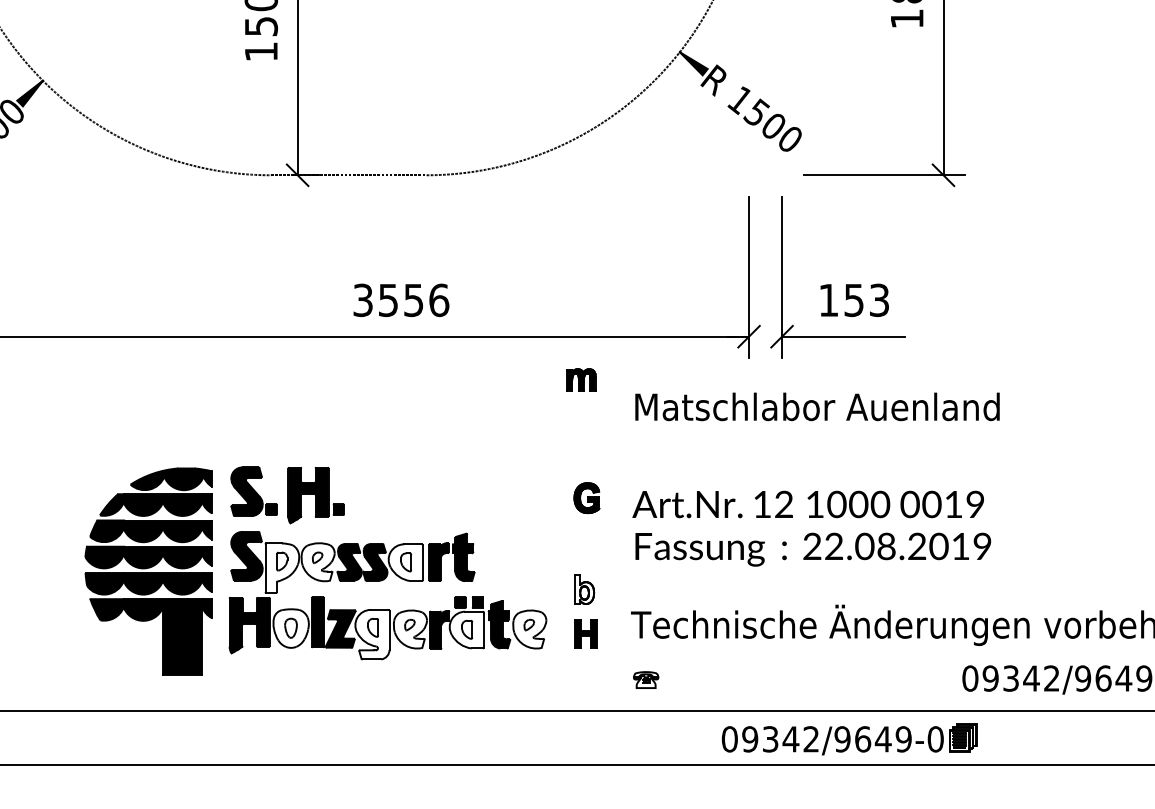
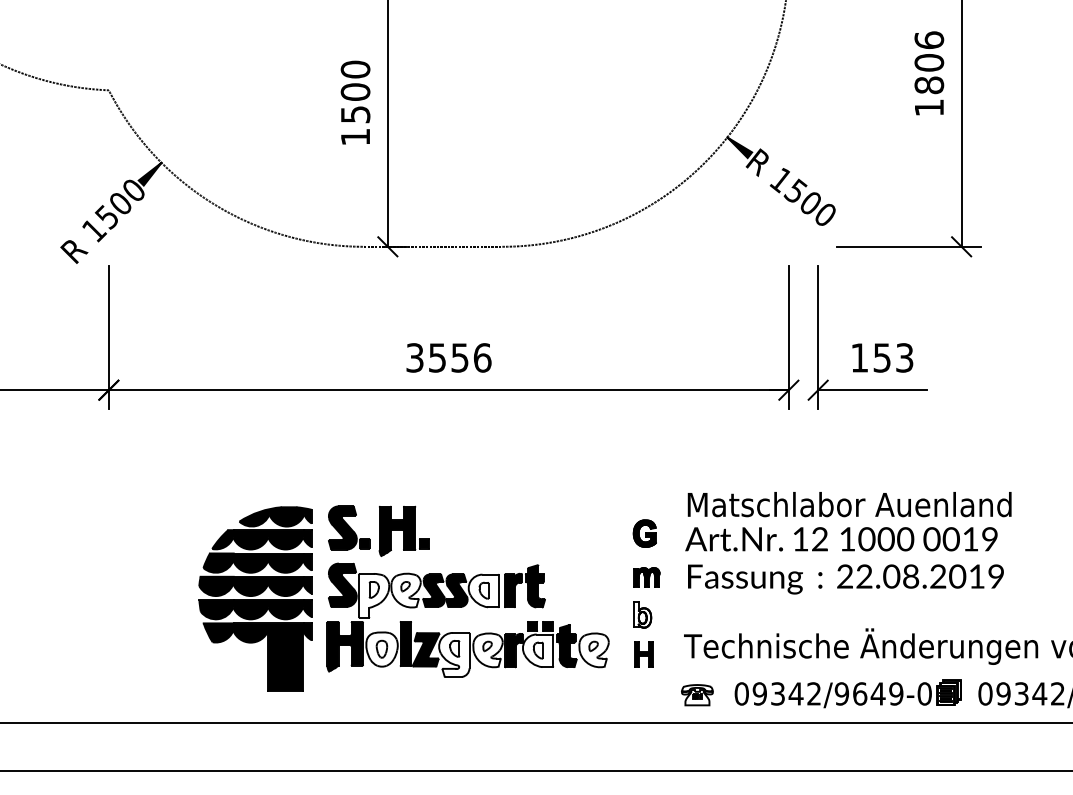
text: (400, 299) -> (448, 357), moved
part: (580, 379) -> (646, 577), moved
text: (817, 406) -> (849, 504), moved
part: (646, 680) -> (697, 695), size x1.43
part: (848, 738) -> (847, 693), moved

